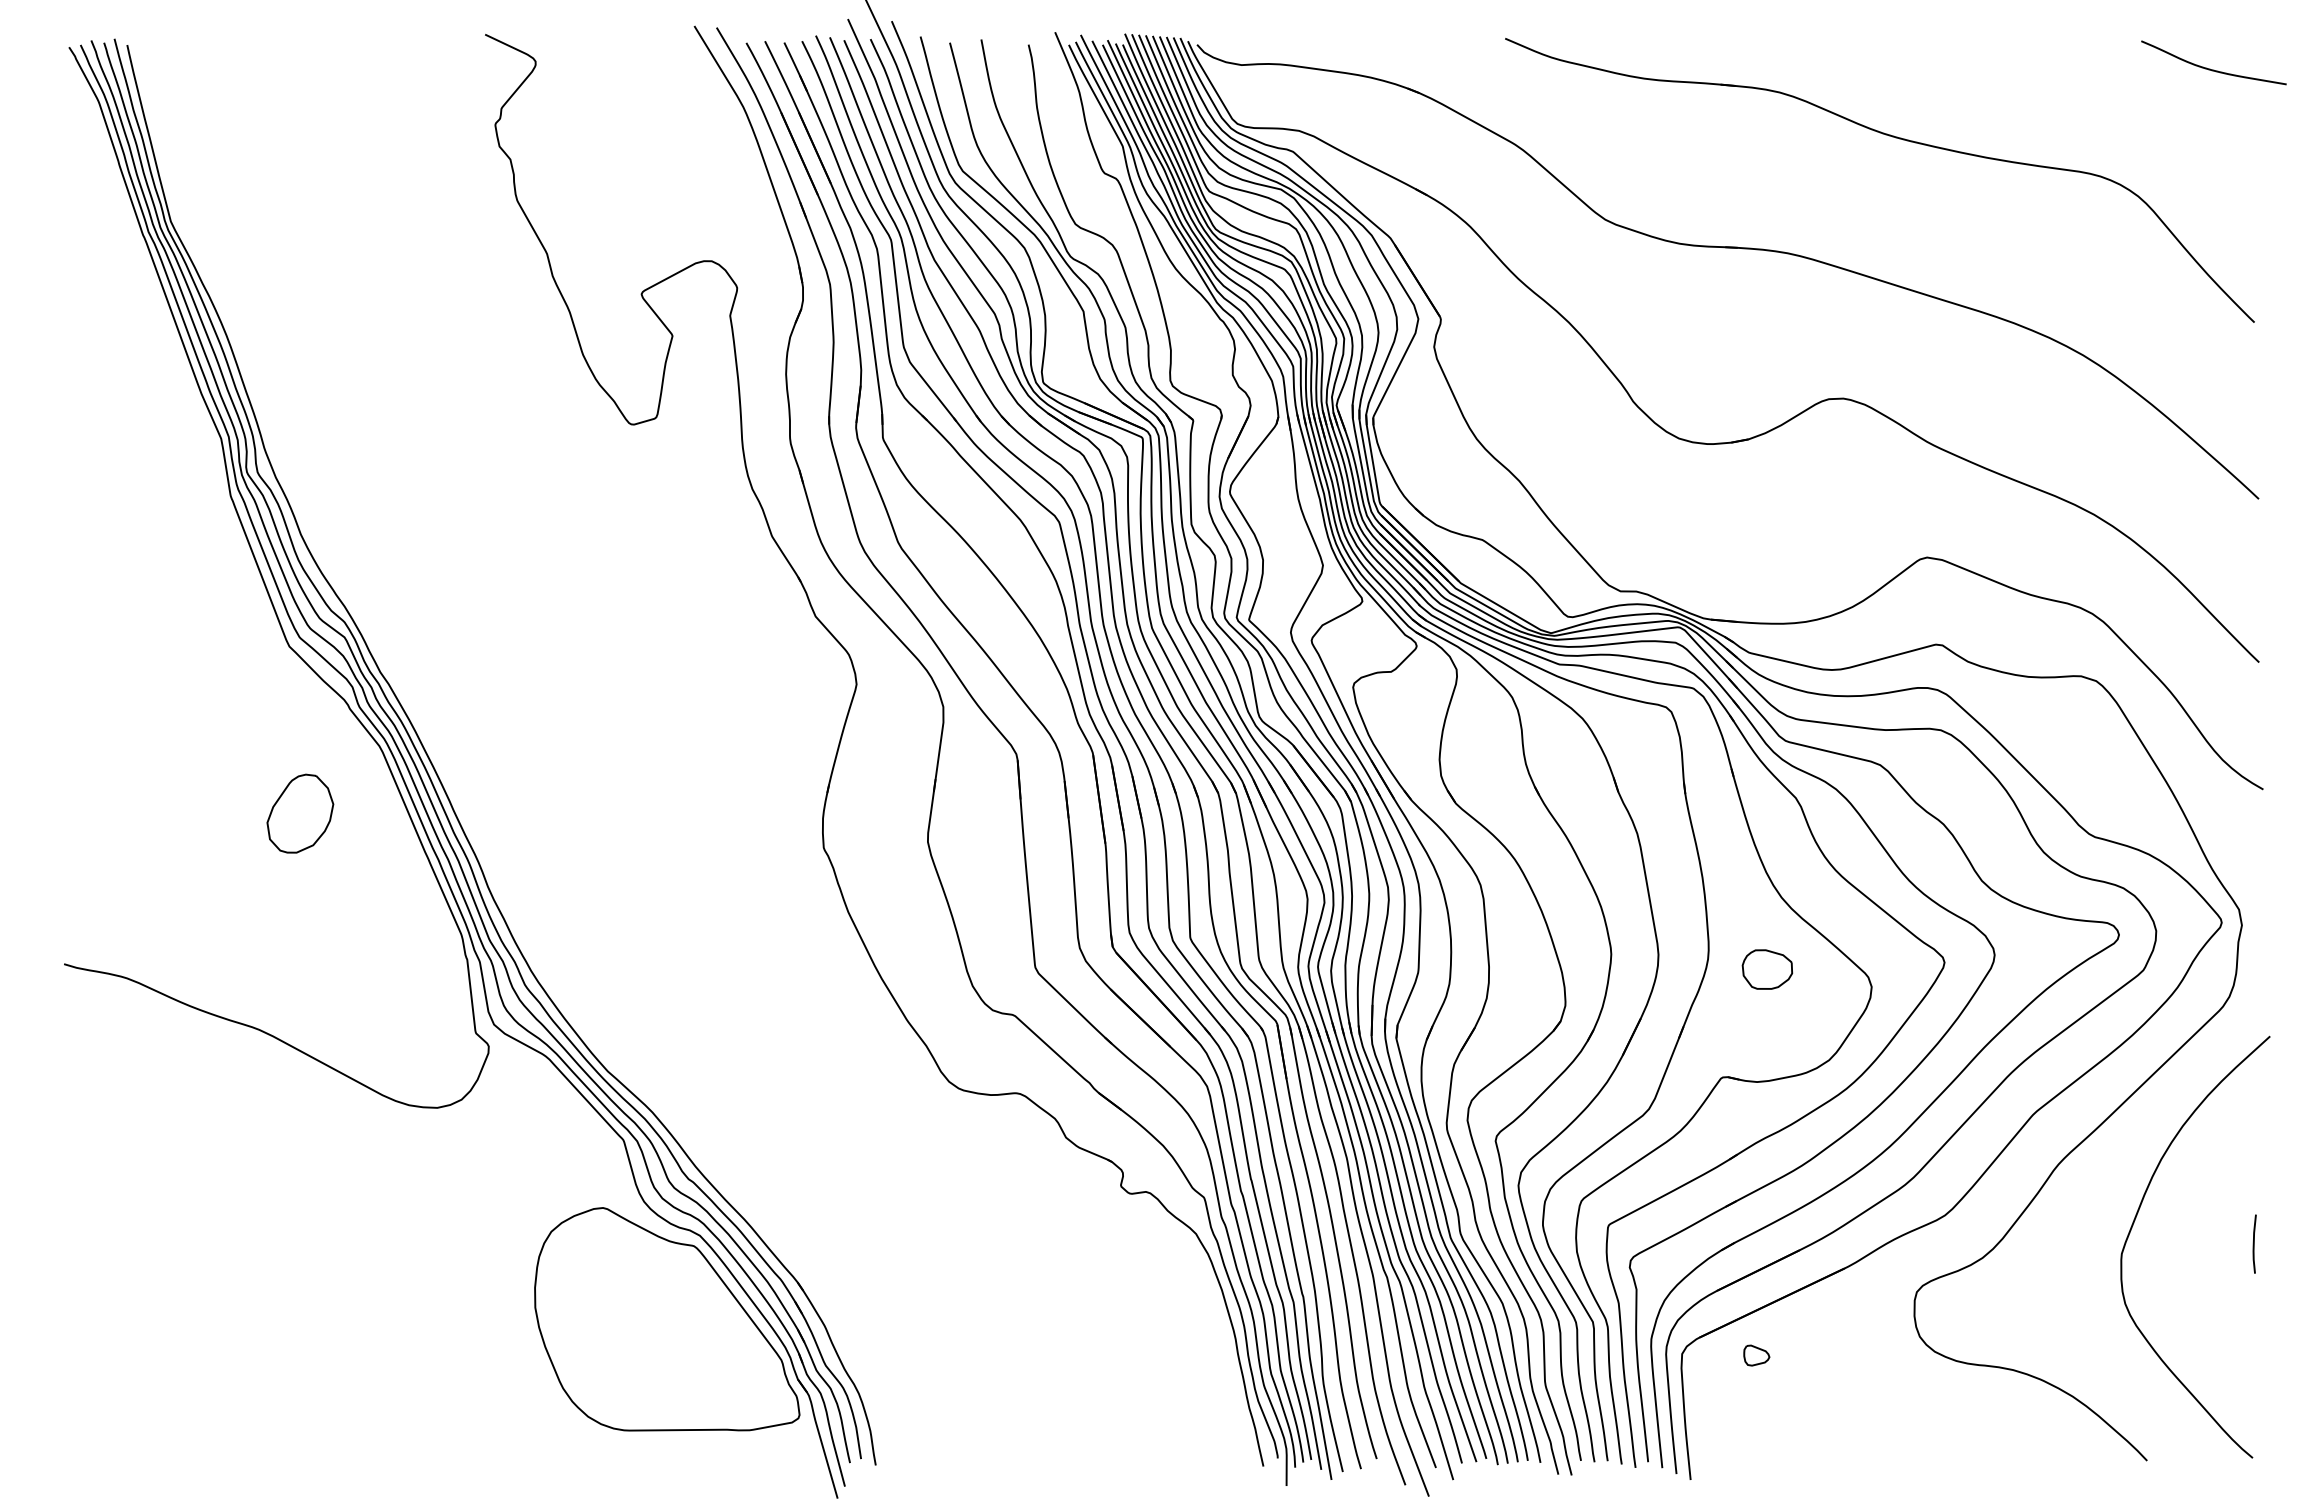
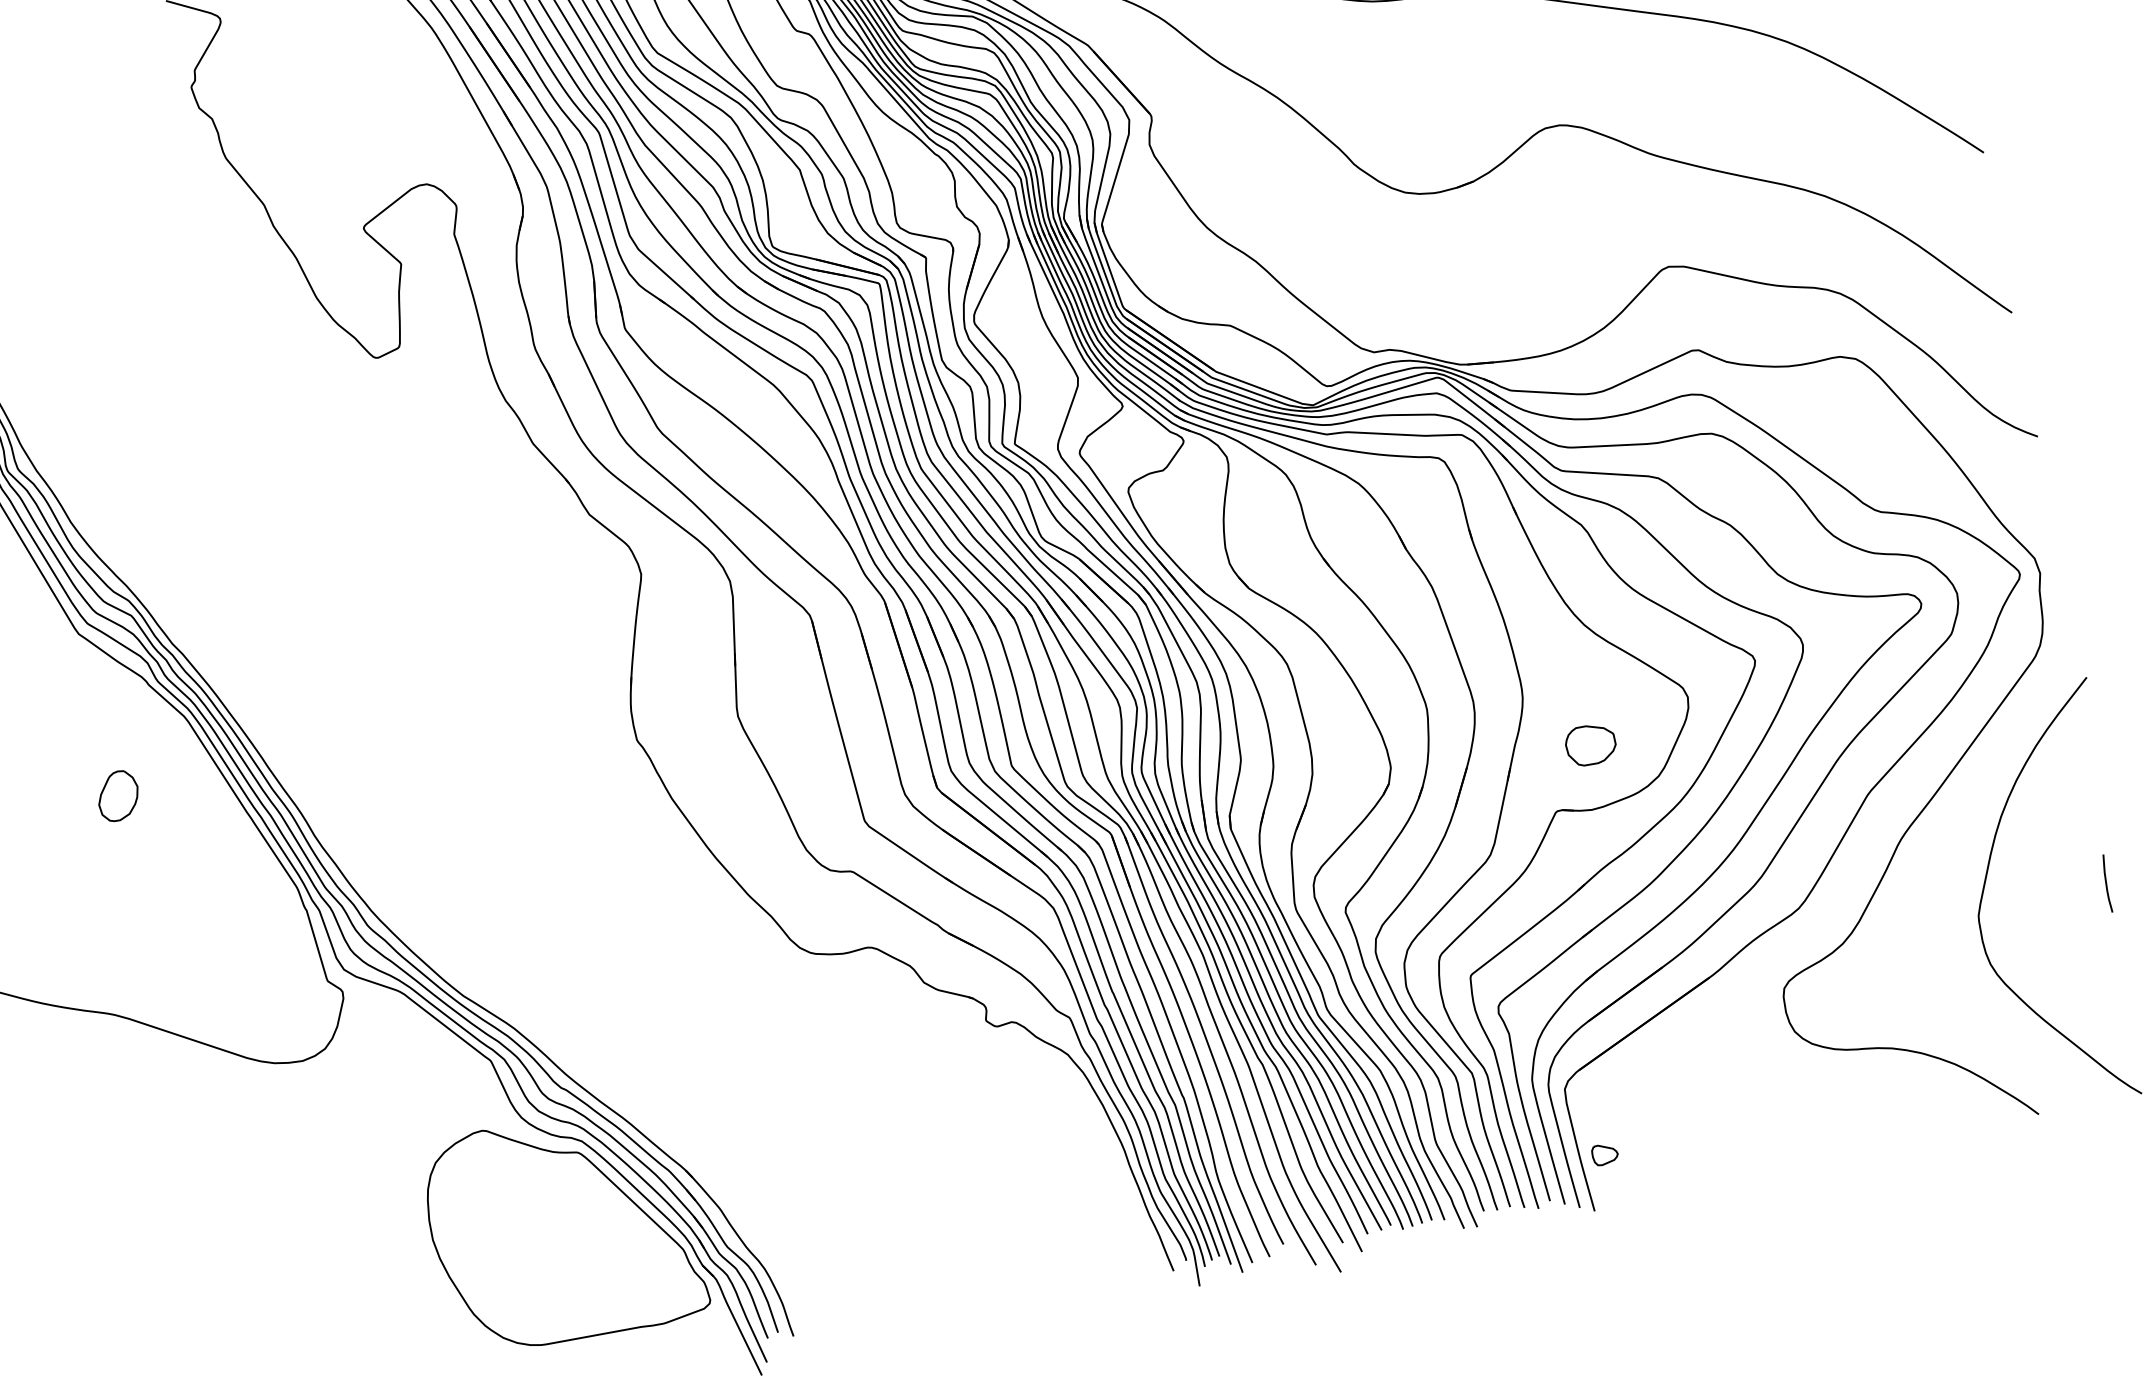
part: (300, 813) -> (118, 795), size x0.62
part: (1767, 969) -> (1590, 744), moved
part: (1756, 1355) -> (1604, 1154), moved

